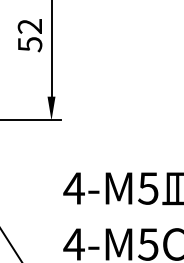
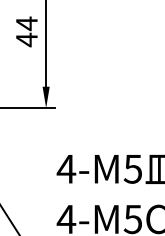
text: (29, 35) -> (26, 31), 52 -> 44

